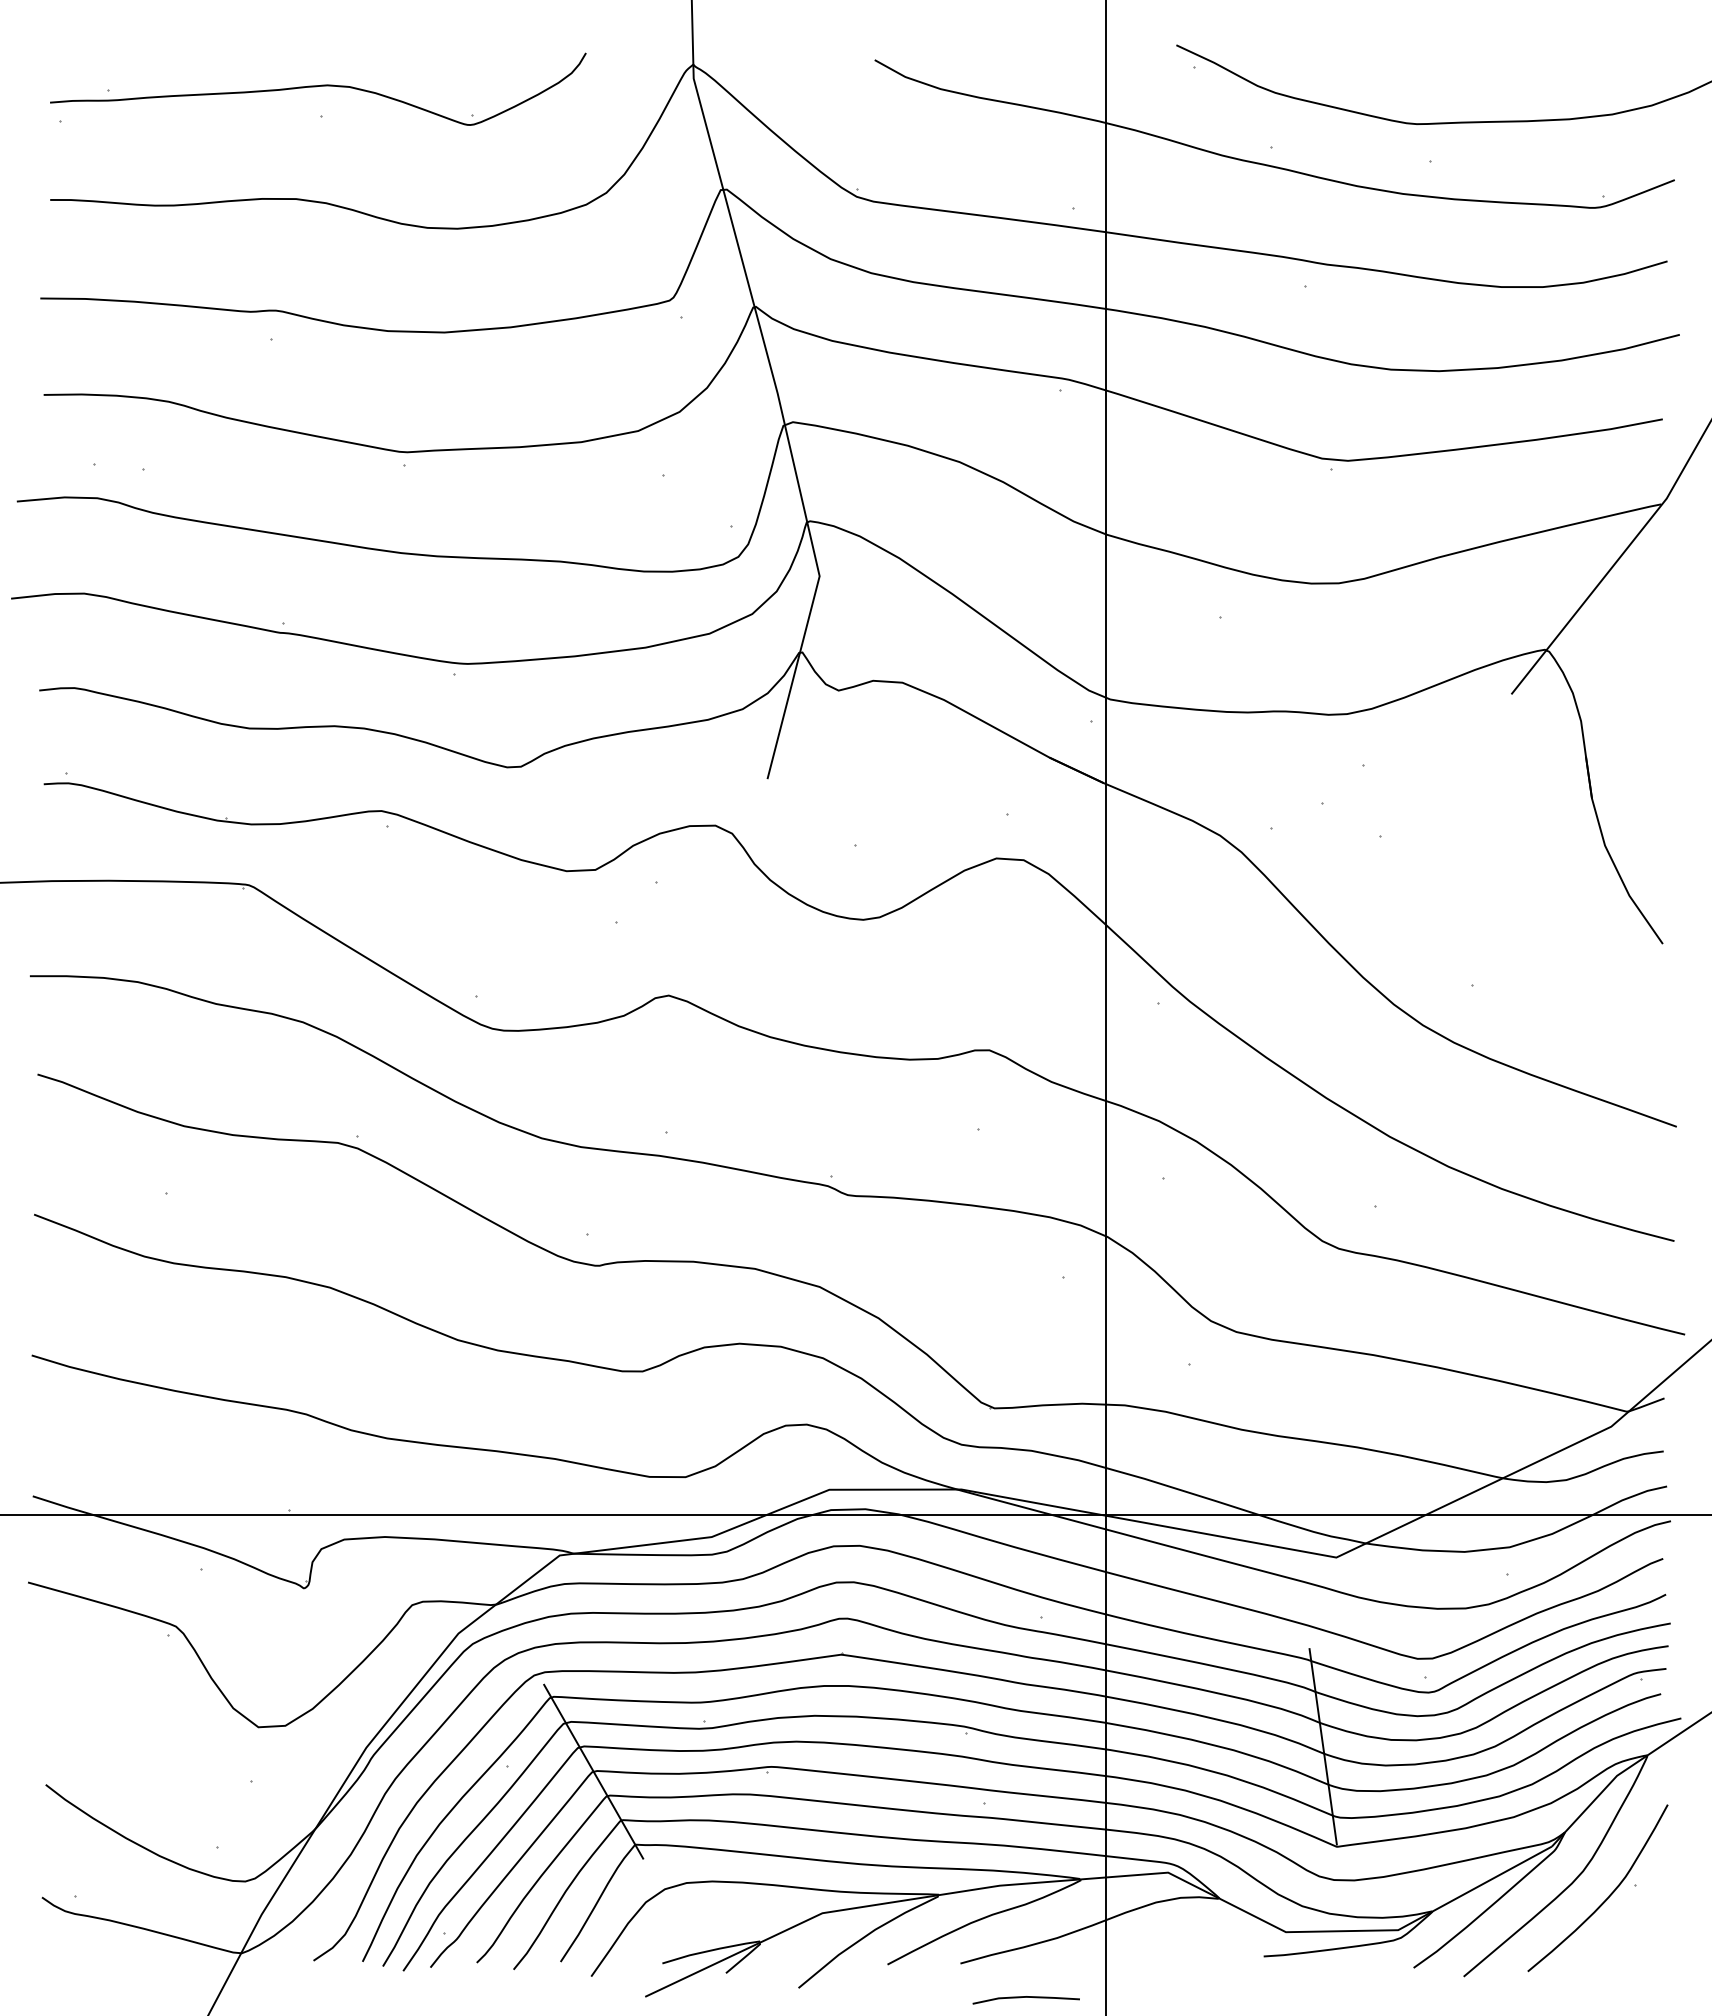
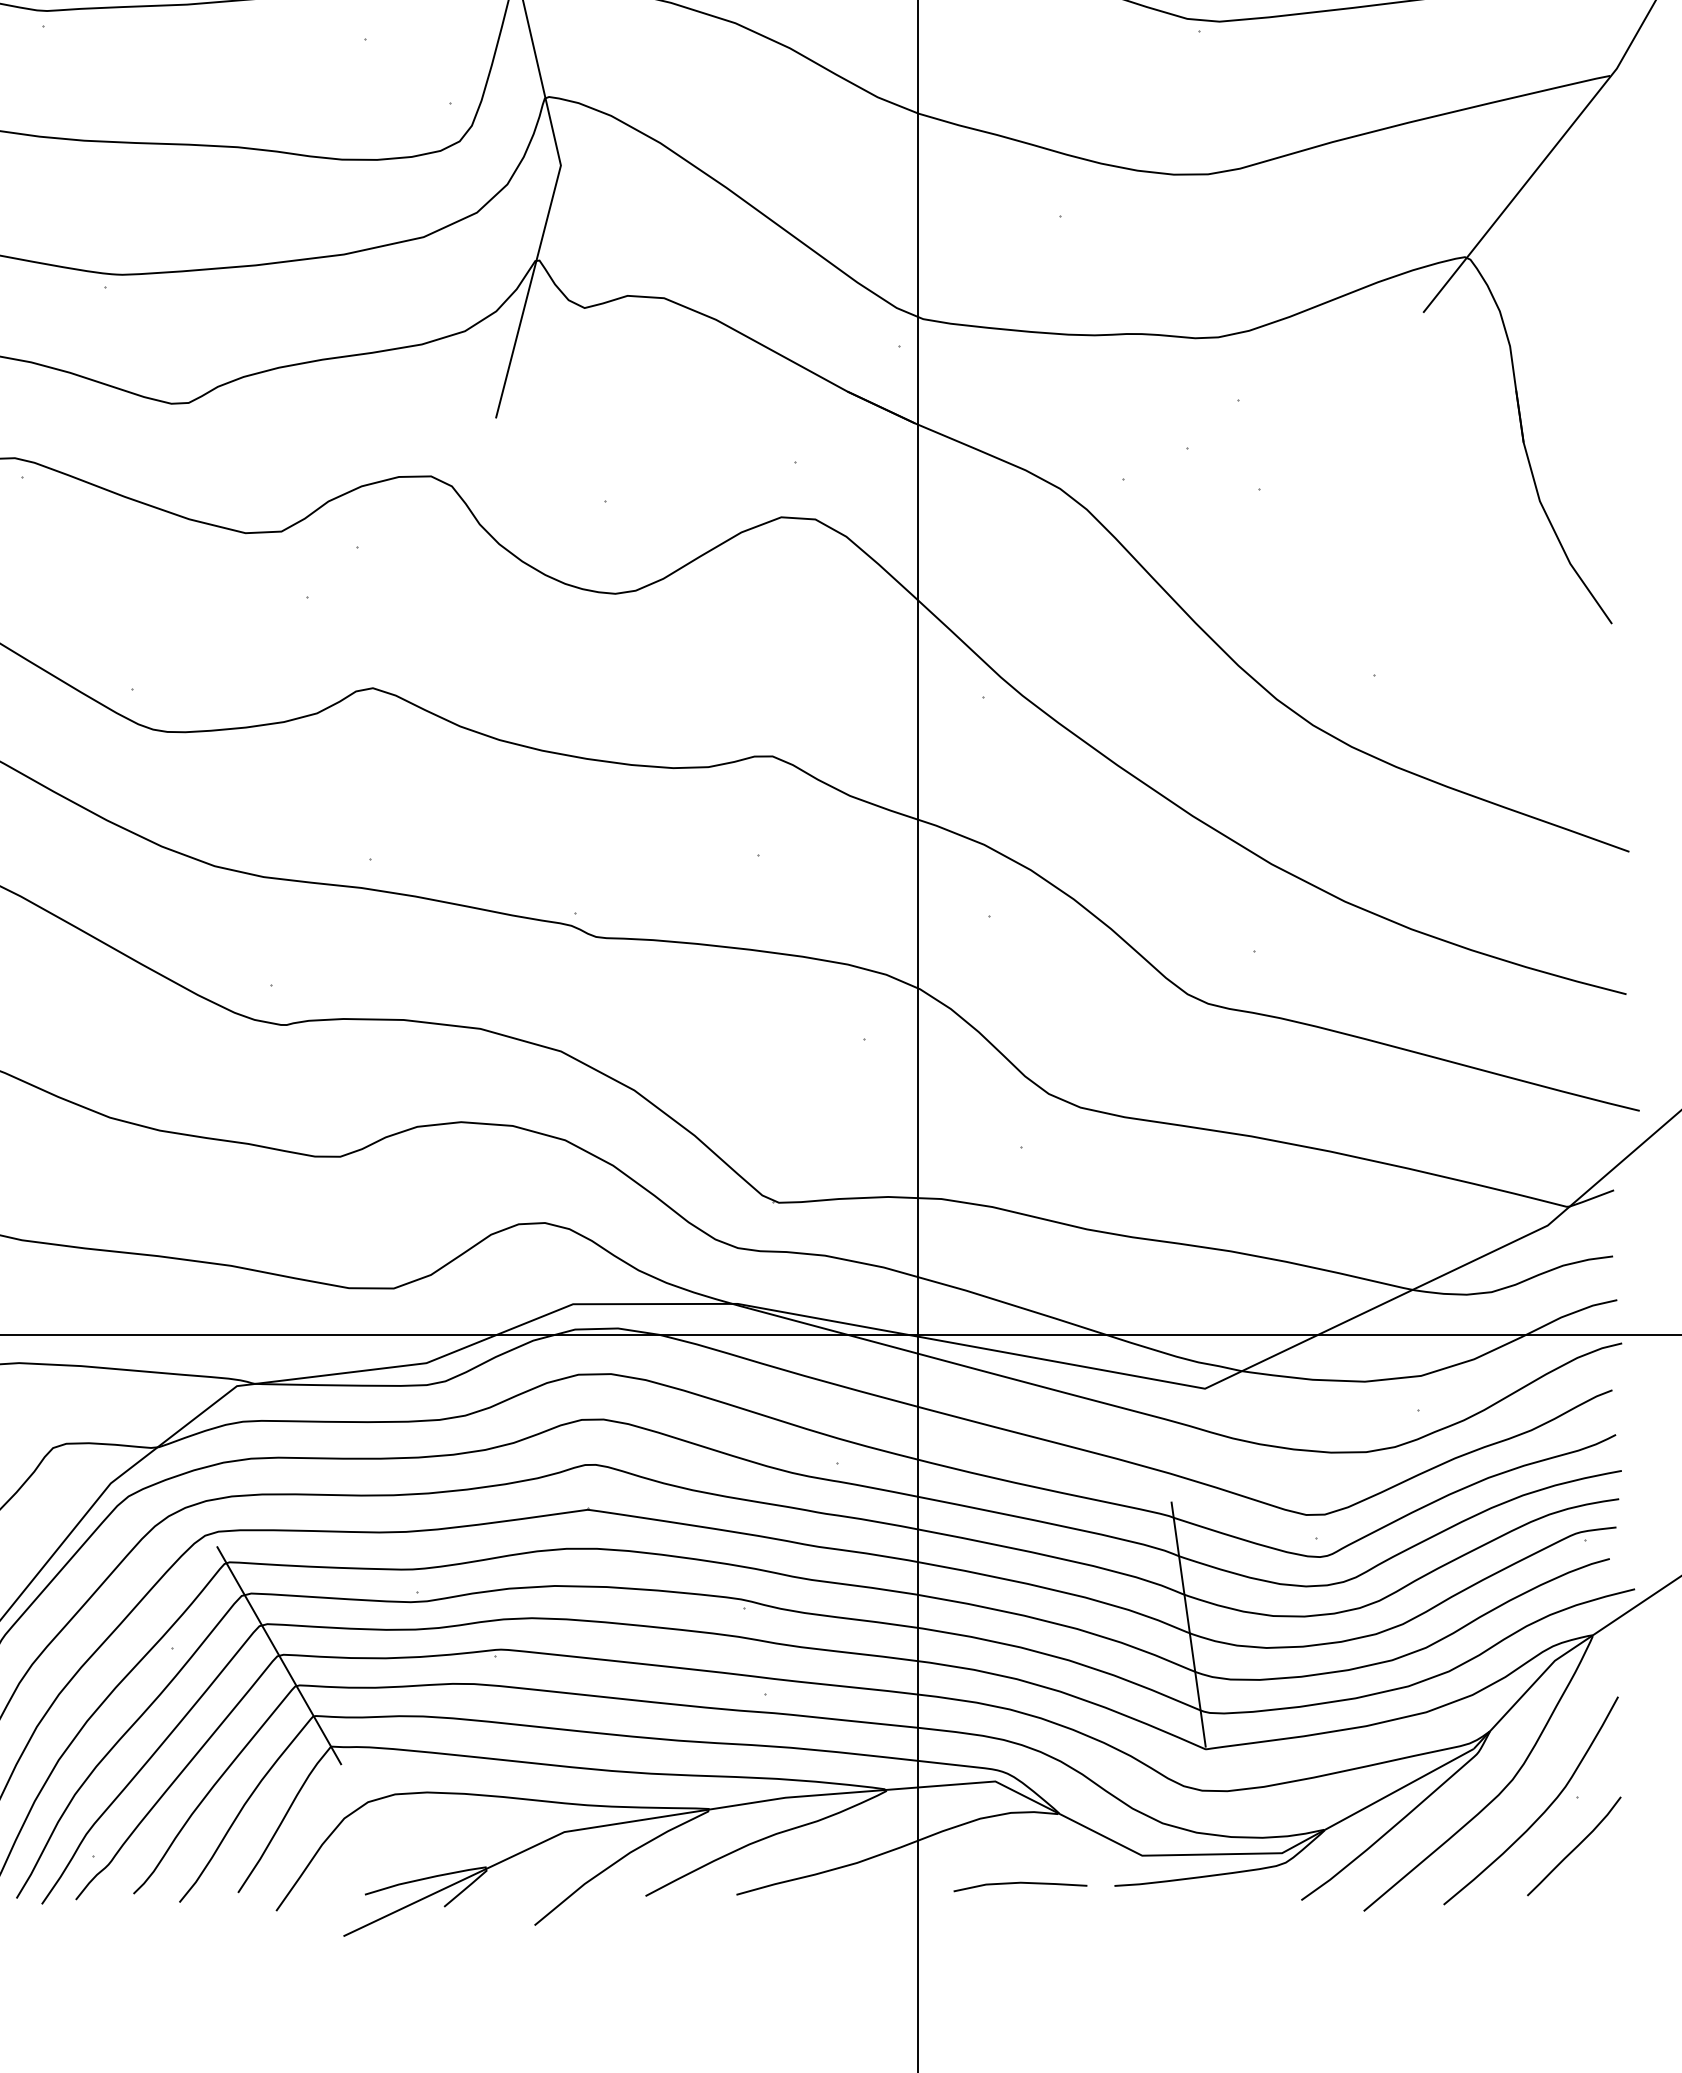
curve: (1633, 1924) -> (1575, 1846), added
line: (1025, 1997) -> (1019, 1883), moved

